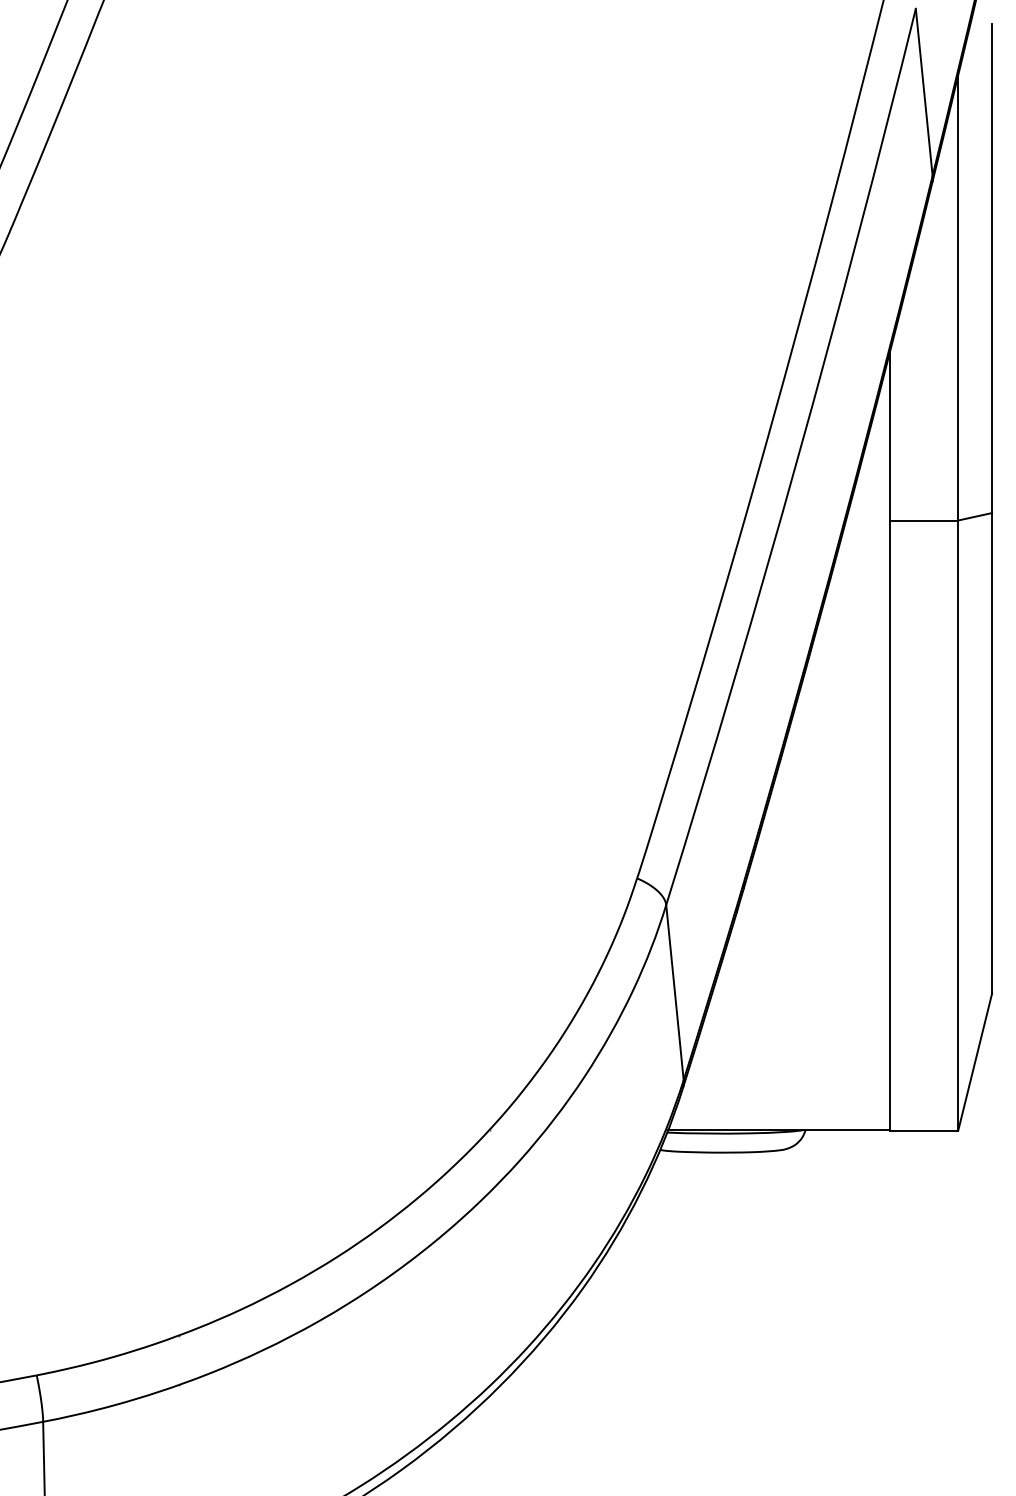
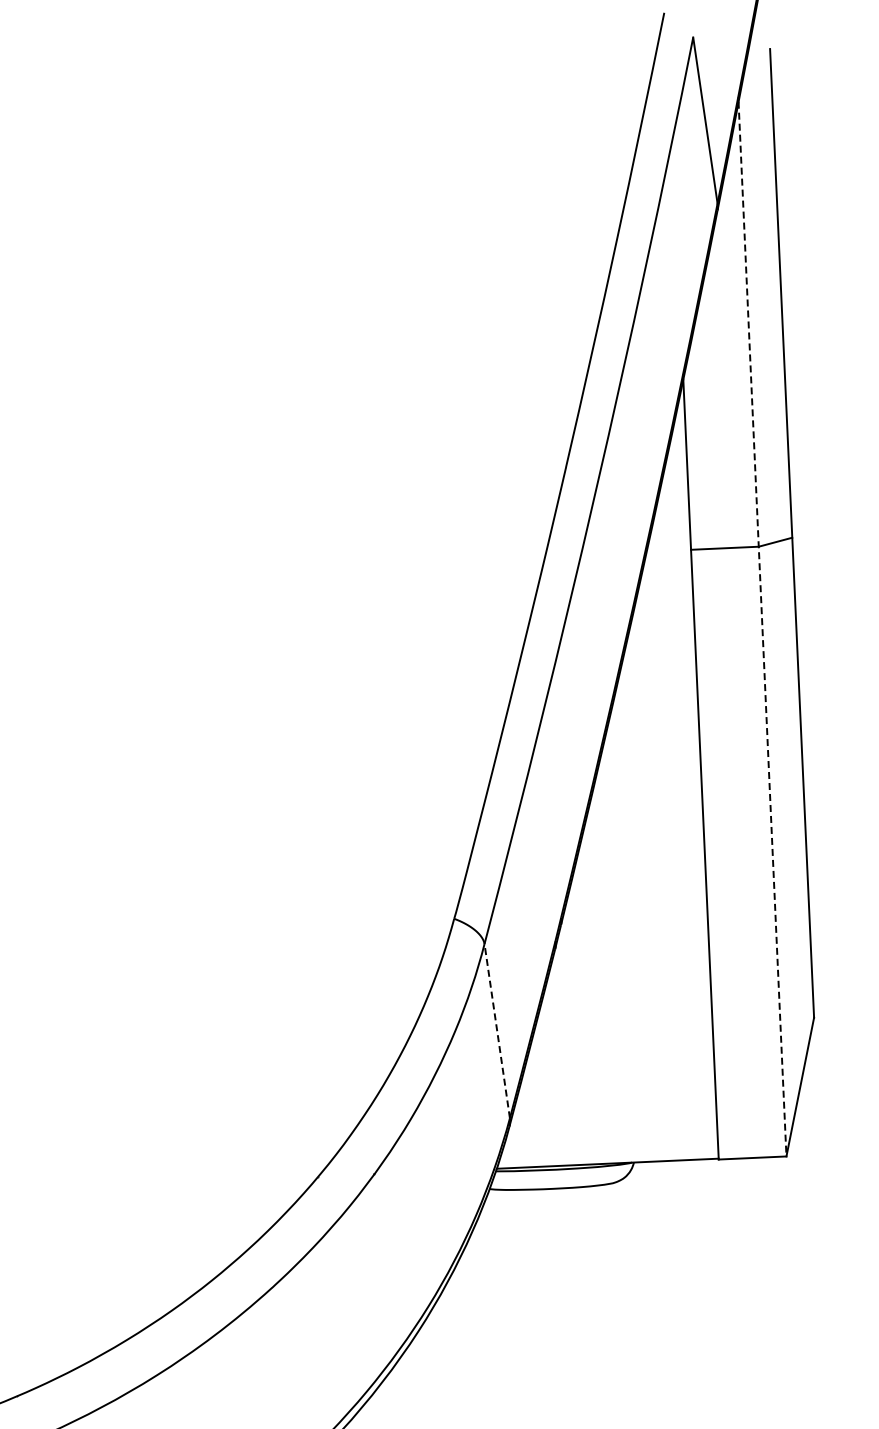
line: (958, 602) -> (762, 628), solid -> dashed
line: (674, 992) -> (496, 1031), solid -> dashed

